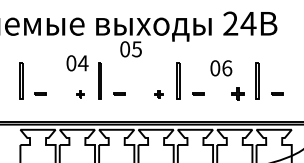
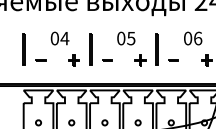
text: (130, 49) -> (125, 38), moved
text: (77, 63) -> (60, 38), moved
part: (79, 93) -> (73, 59), size x1.67
part: (158, 93) -> (140, 59), size x1.67

